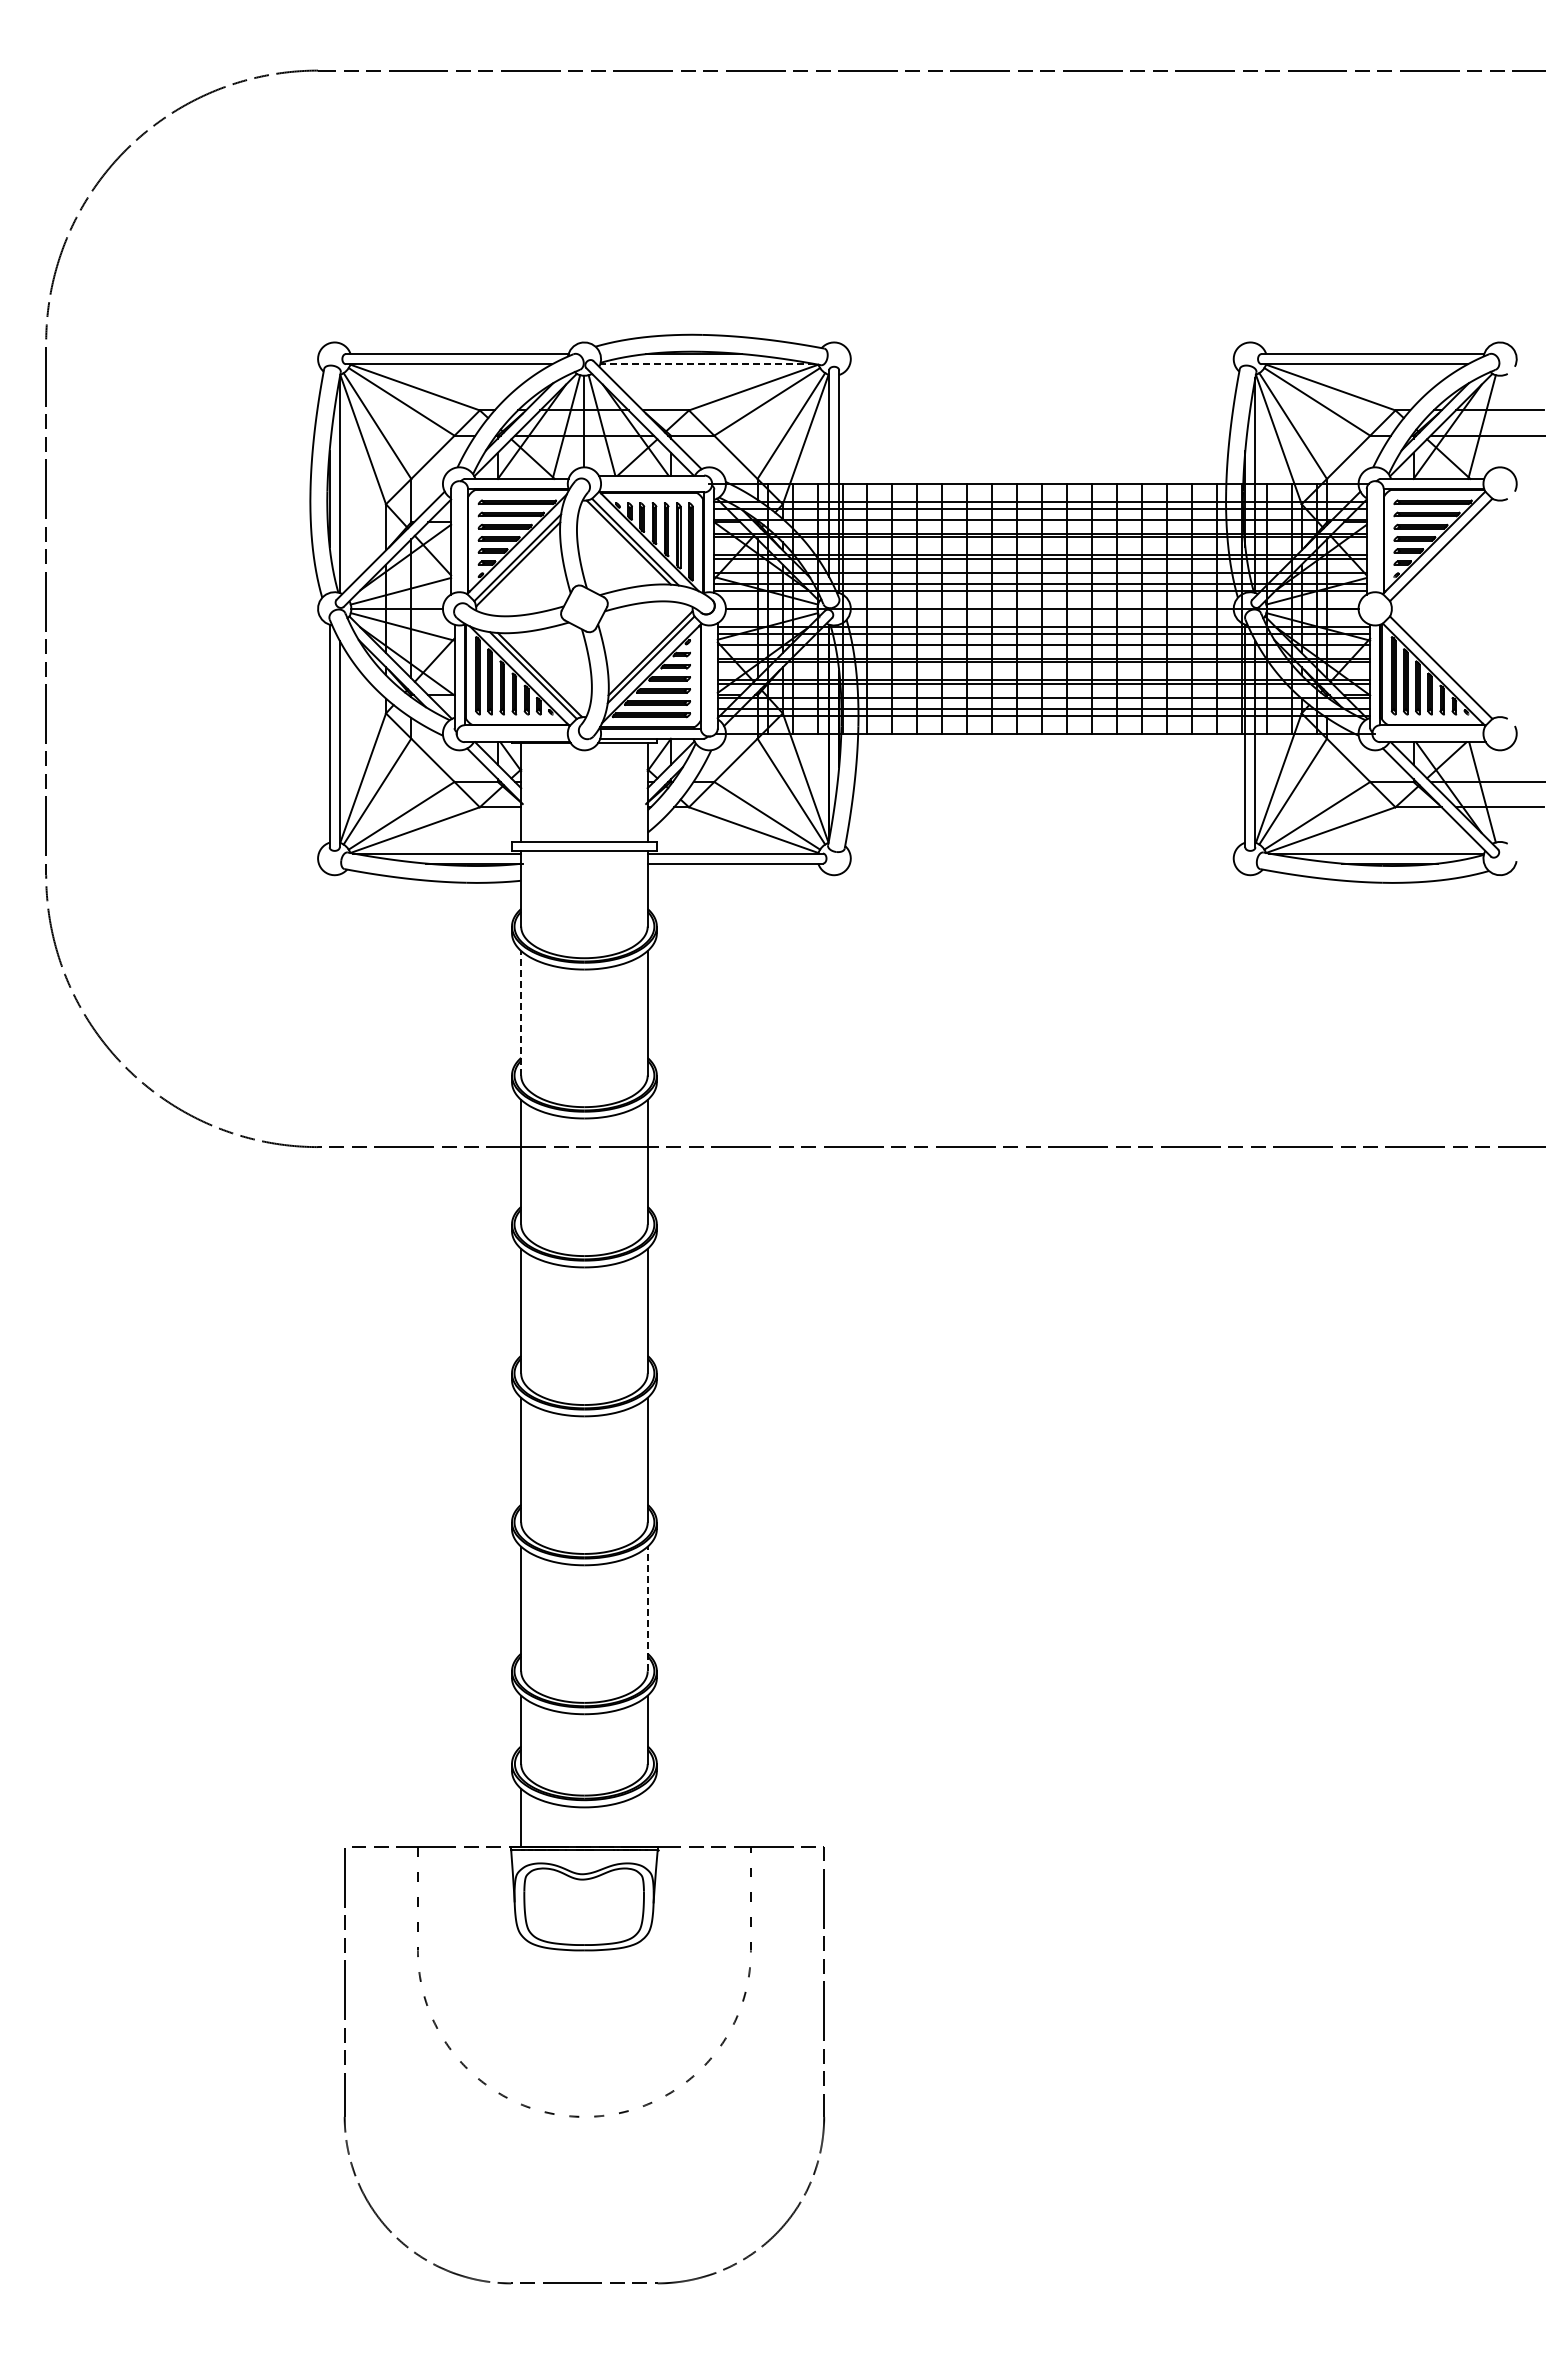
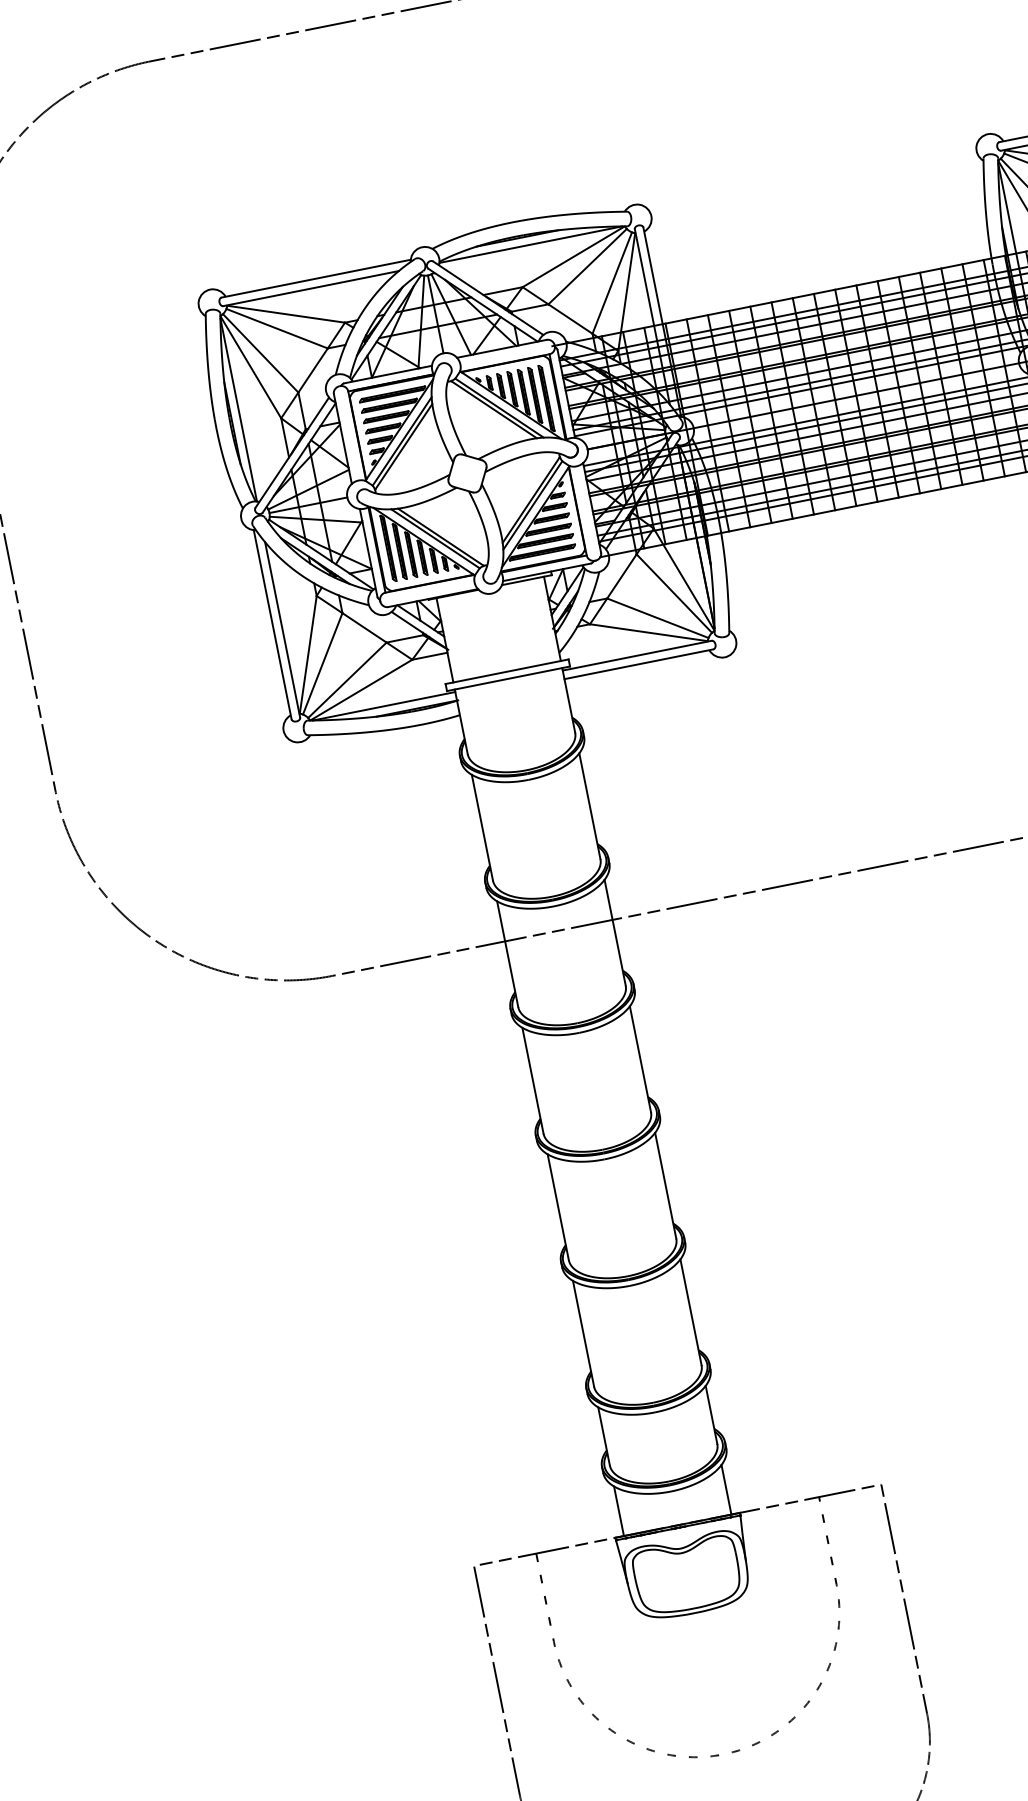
line: (707, 364) -> (530, 245), dashed -> solid
line: (521, 1012) -> (482, 827), dashed -> solid
line: (647, 1608) -> (690, 1311), dashed -> solid
line: (647, 1817) -> (726, 1489), added

